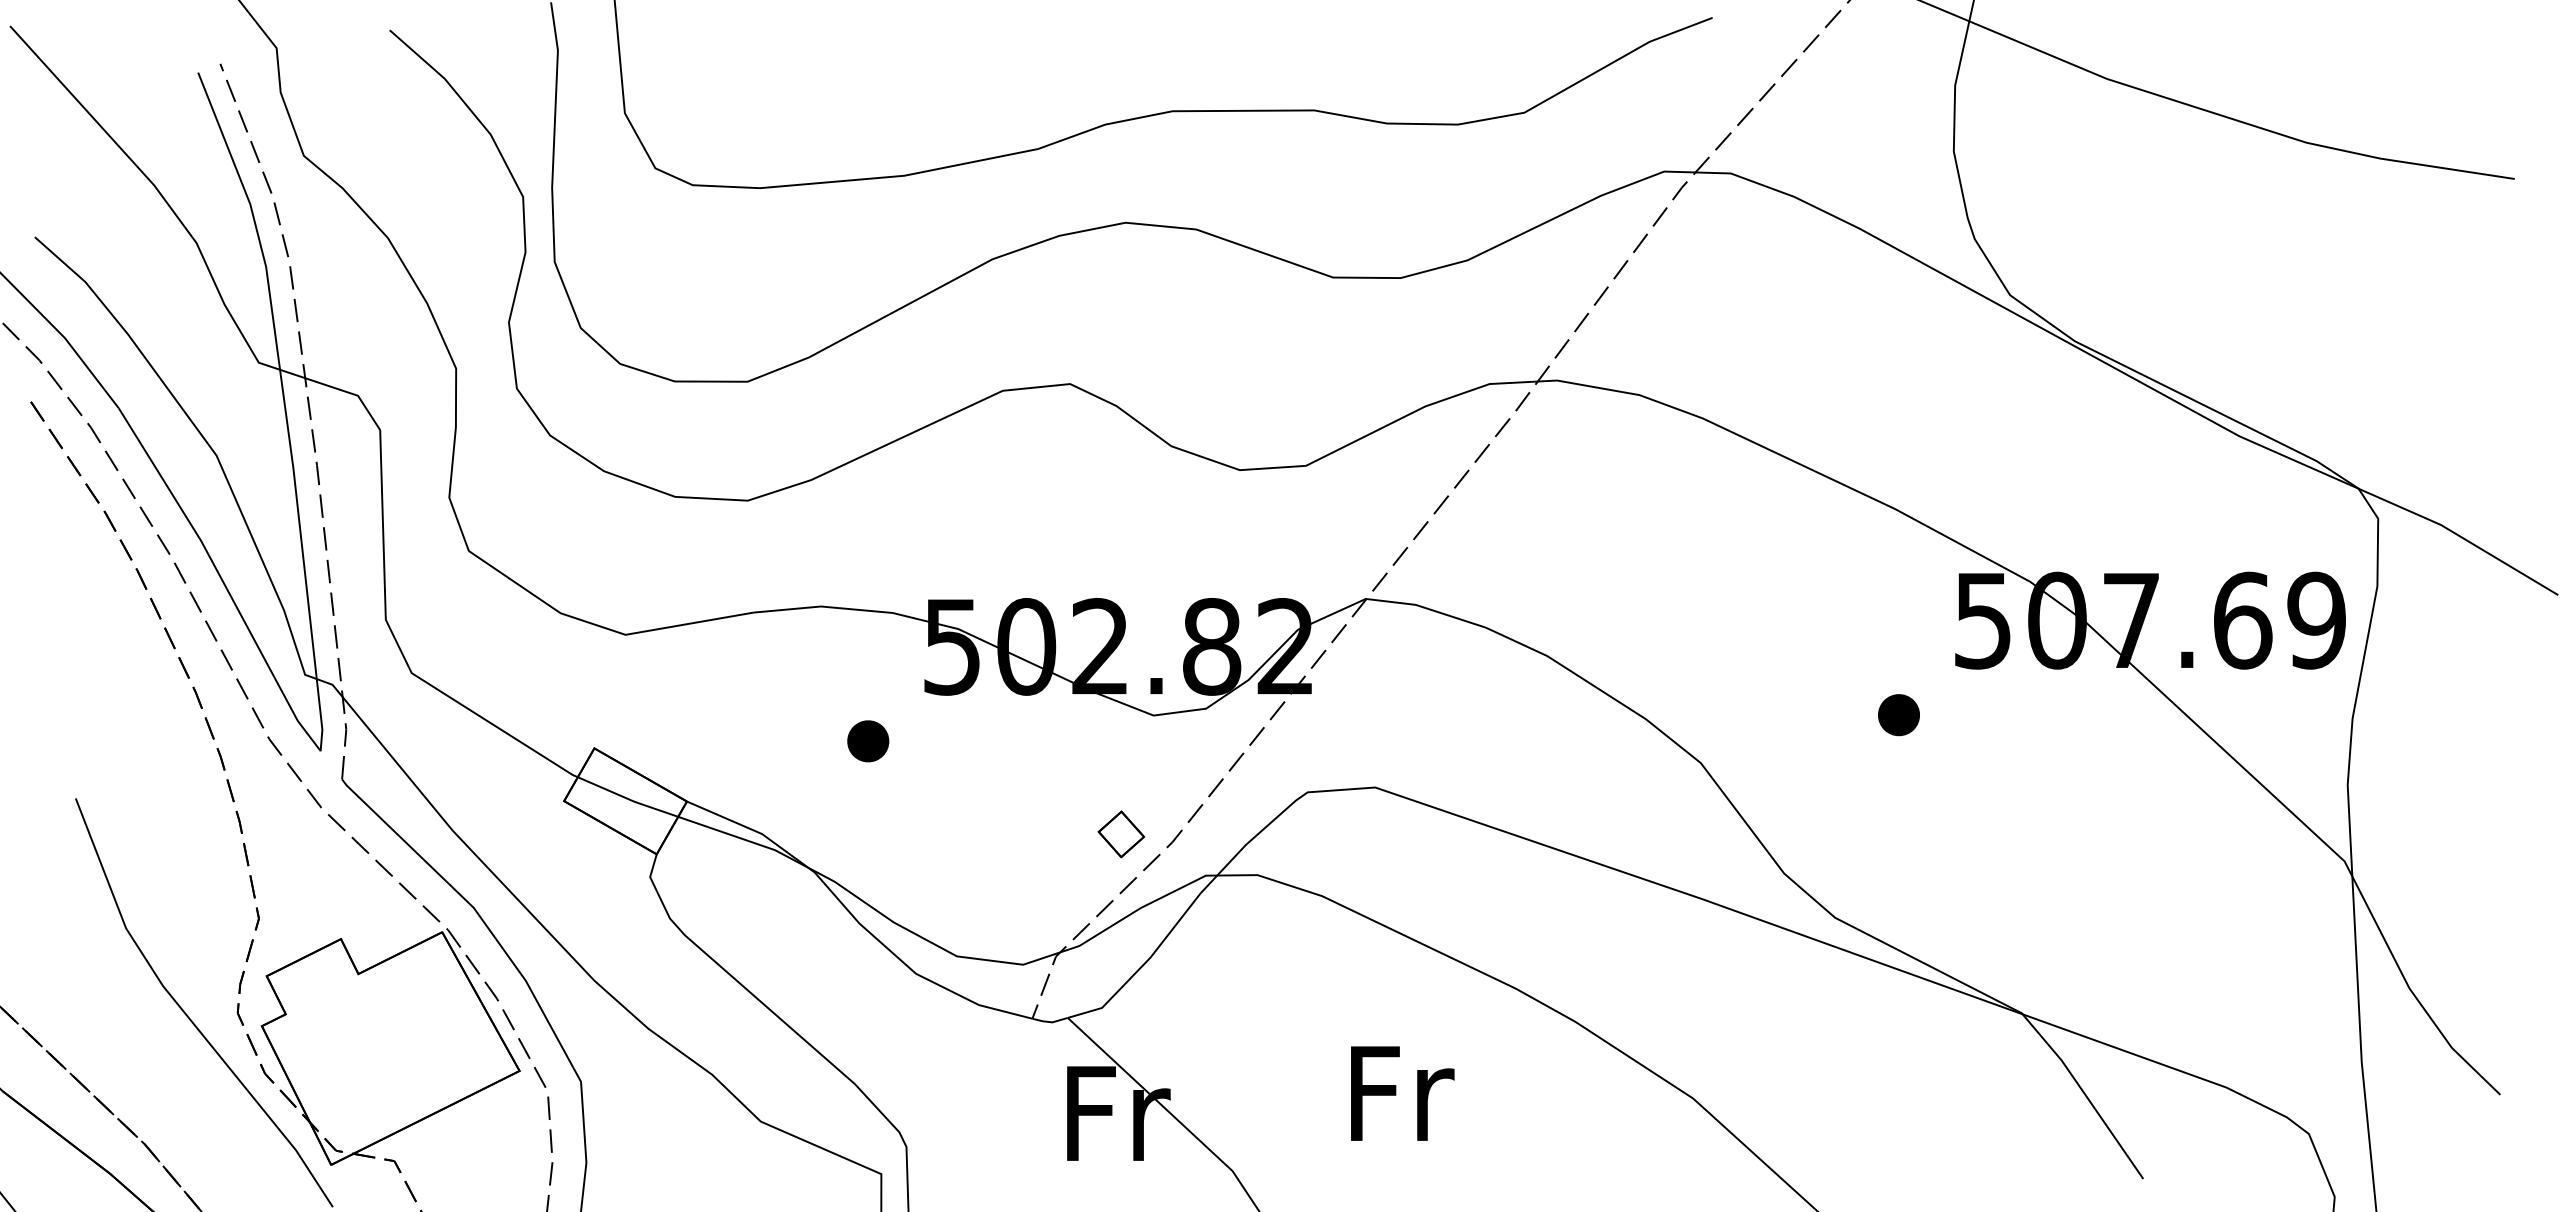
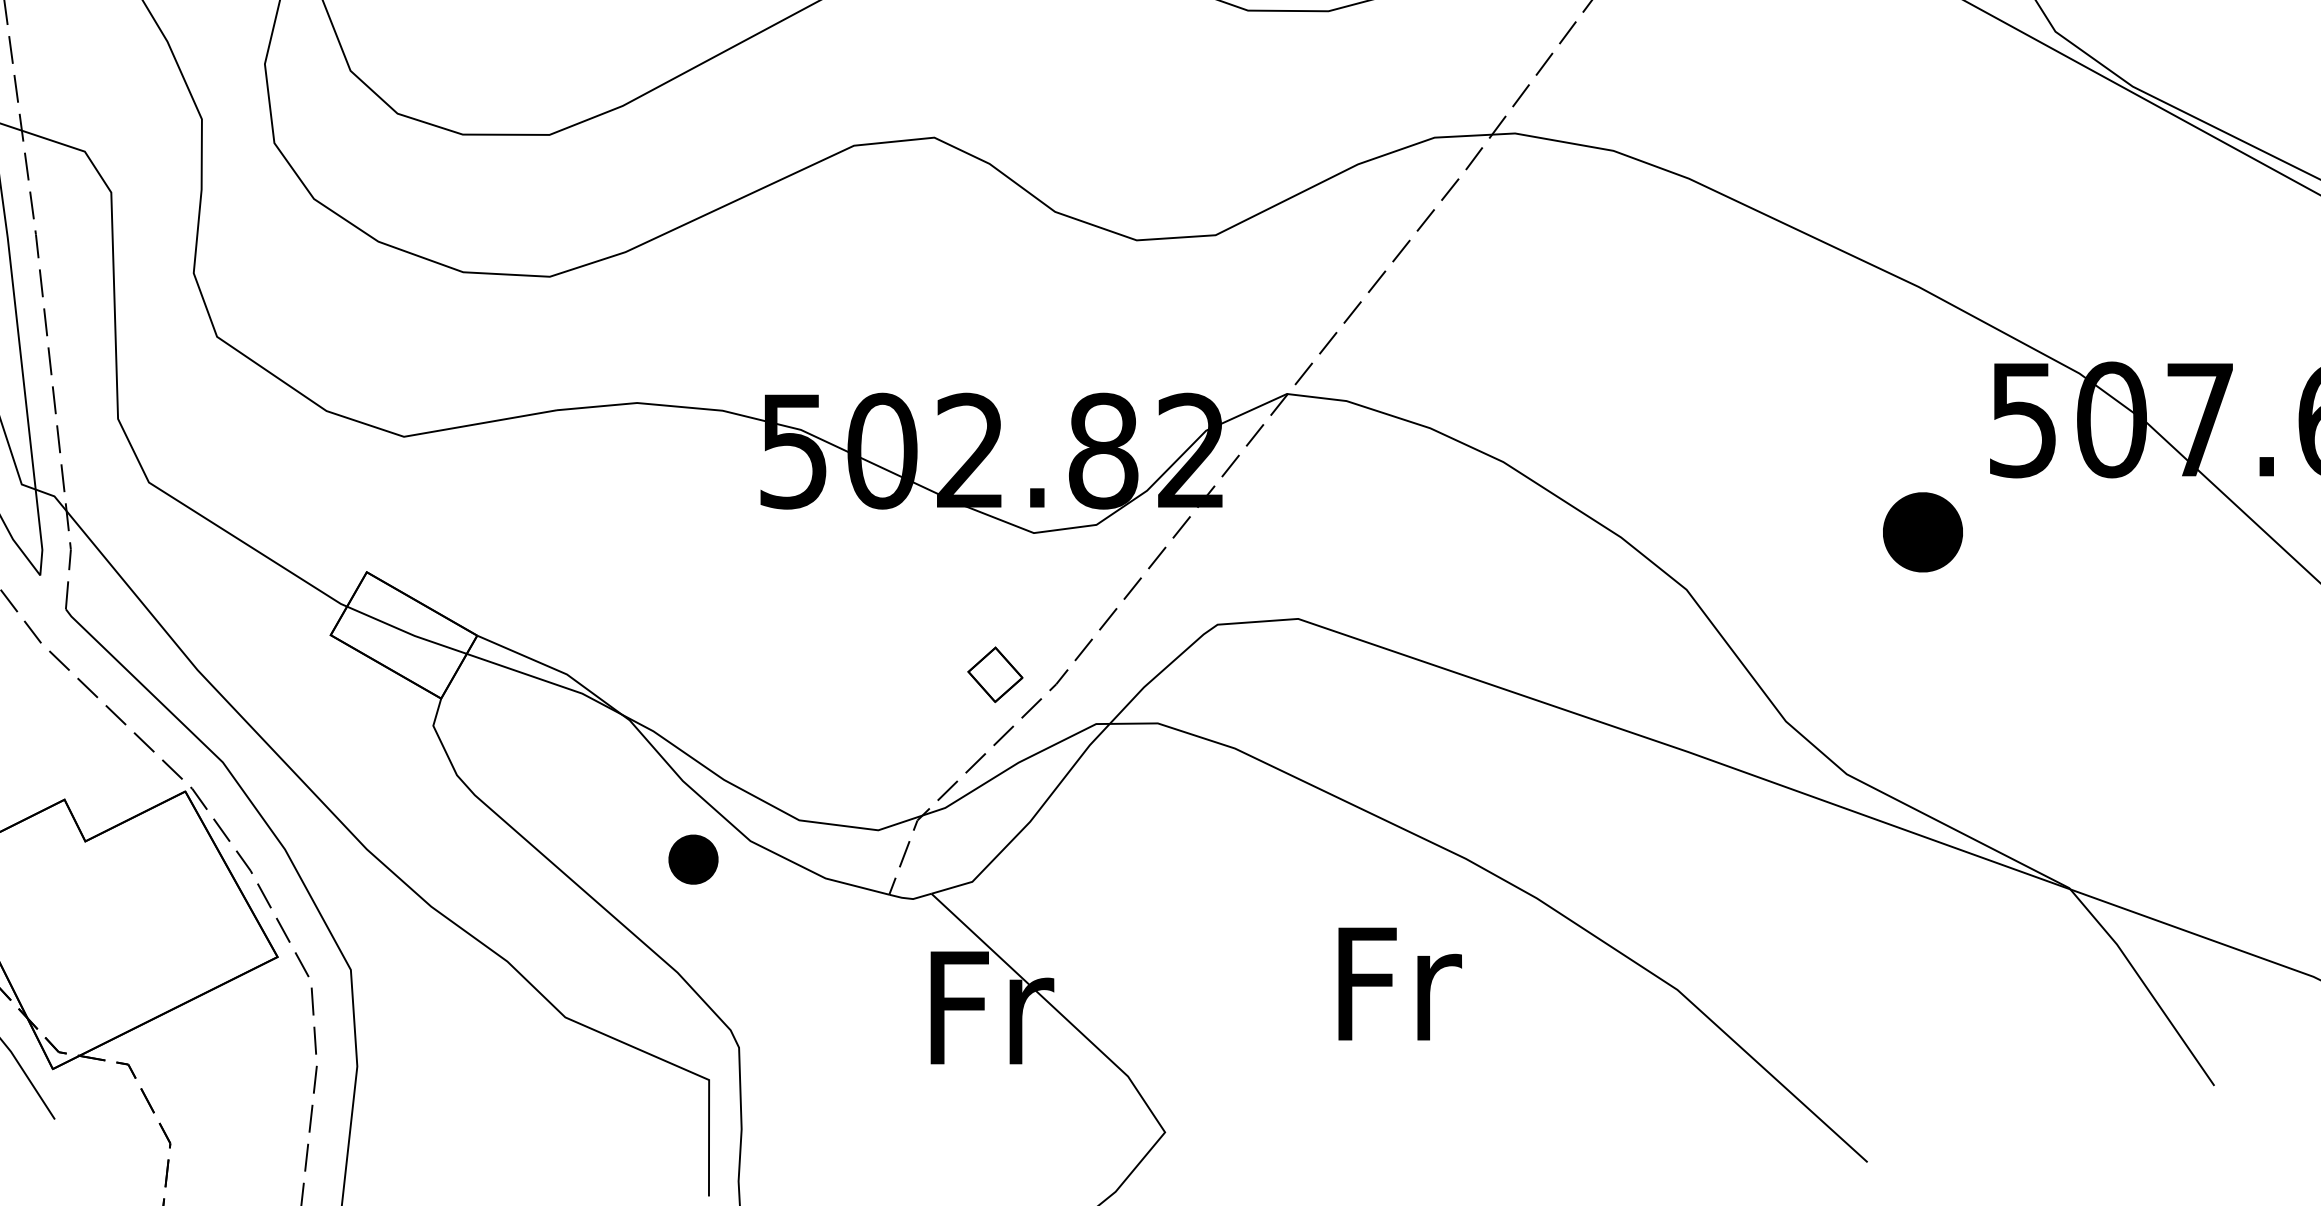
part: (1898, 715) -> (1922, 533), size x1.6
part: (868, 741) -> (693, 859), moved
text: (1402, 1093) -> (1399, 983), moved

